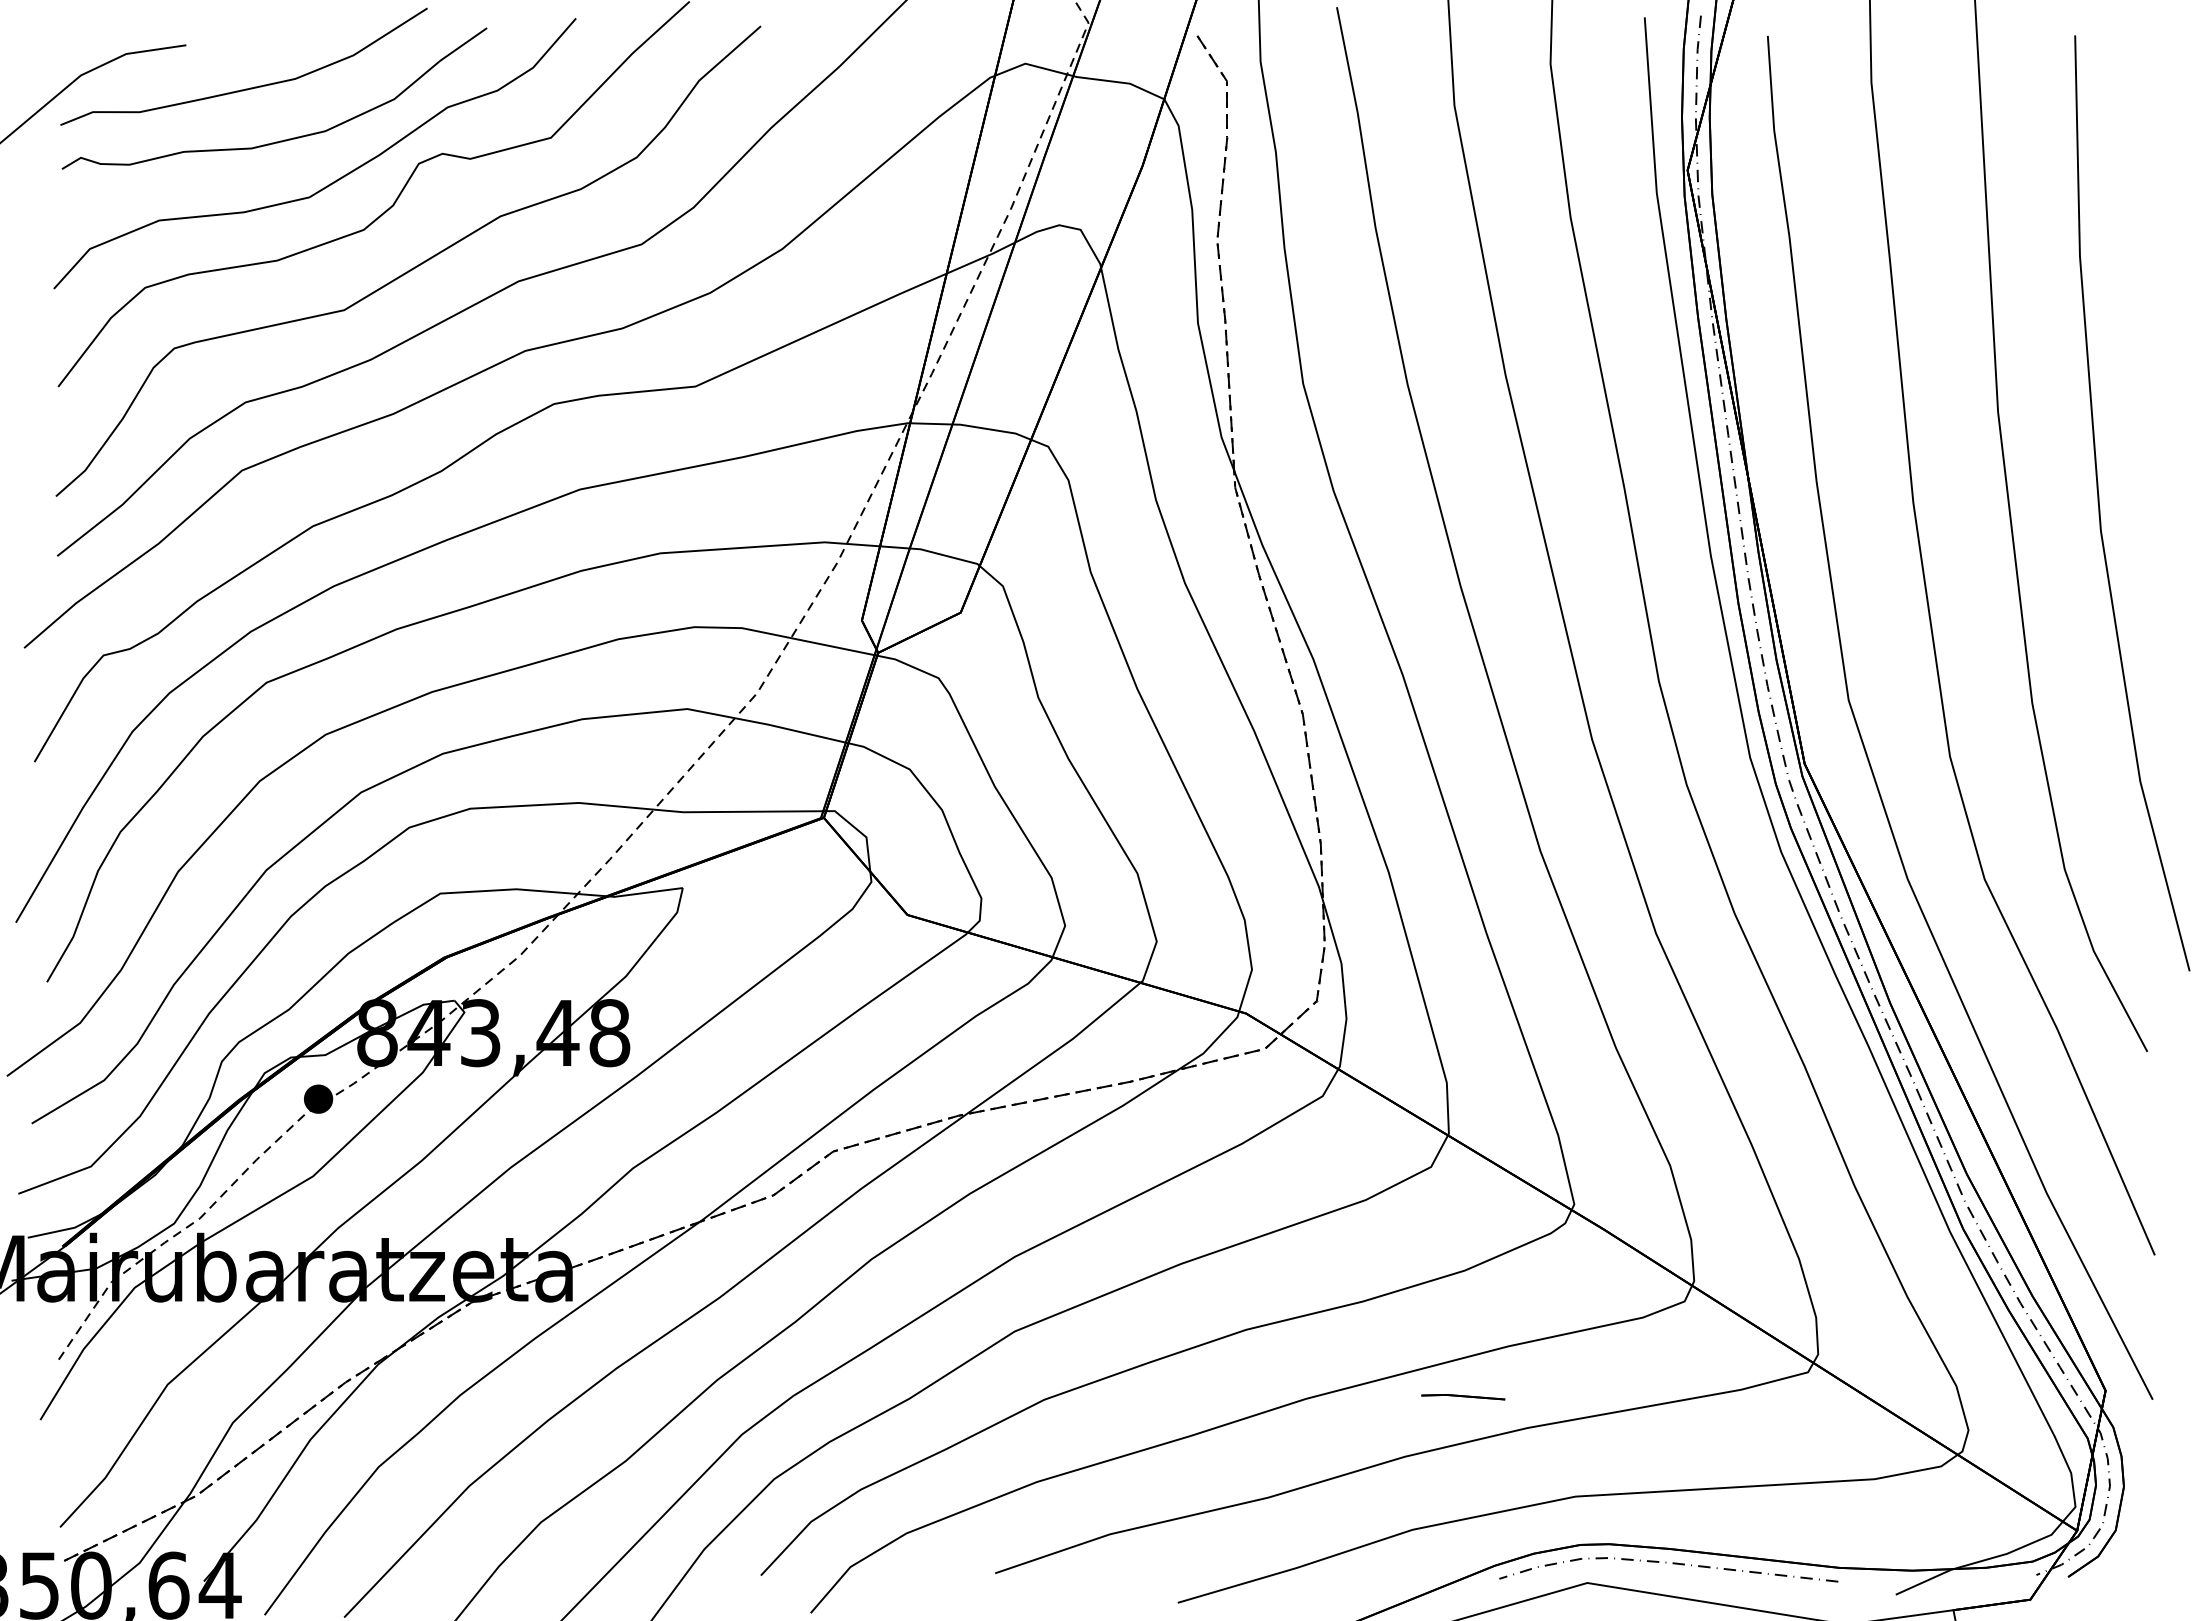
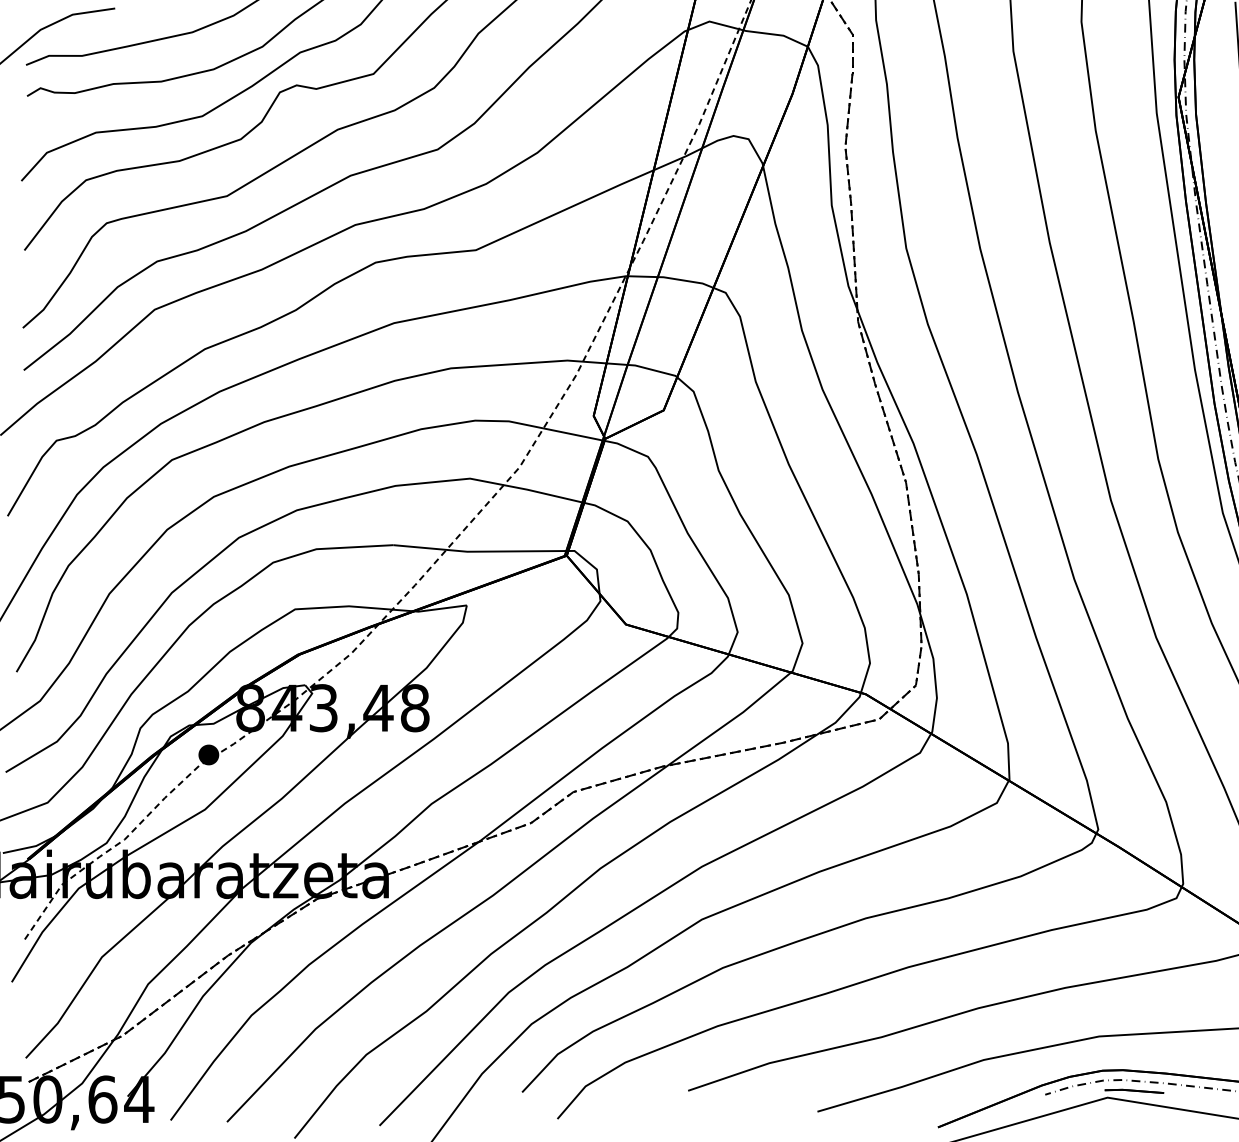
part: (1463, 1397) -> (1134, 1091), moved

